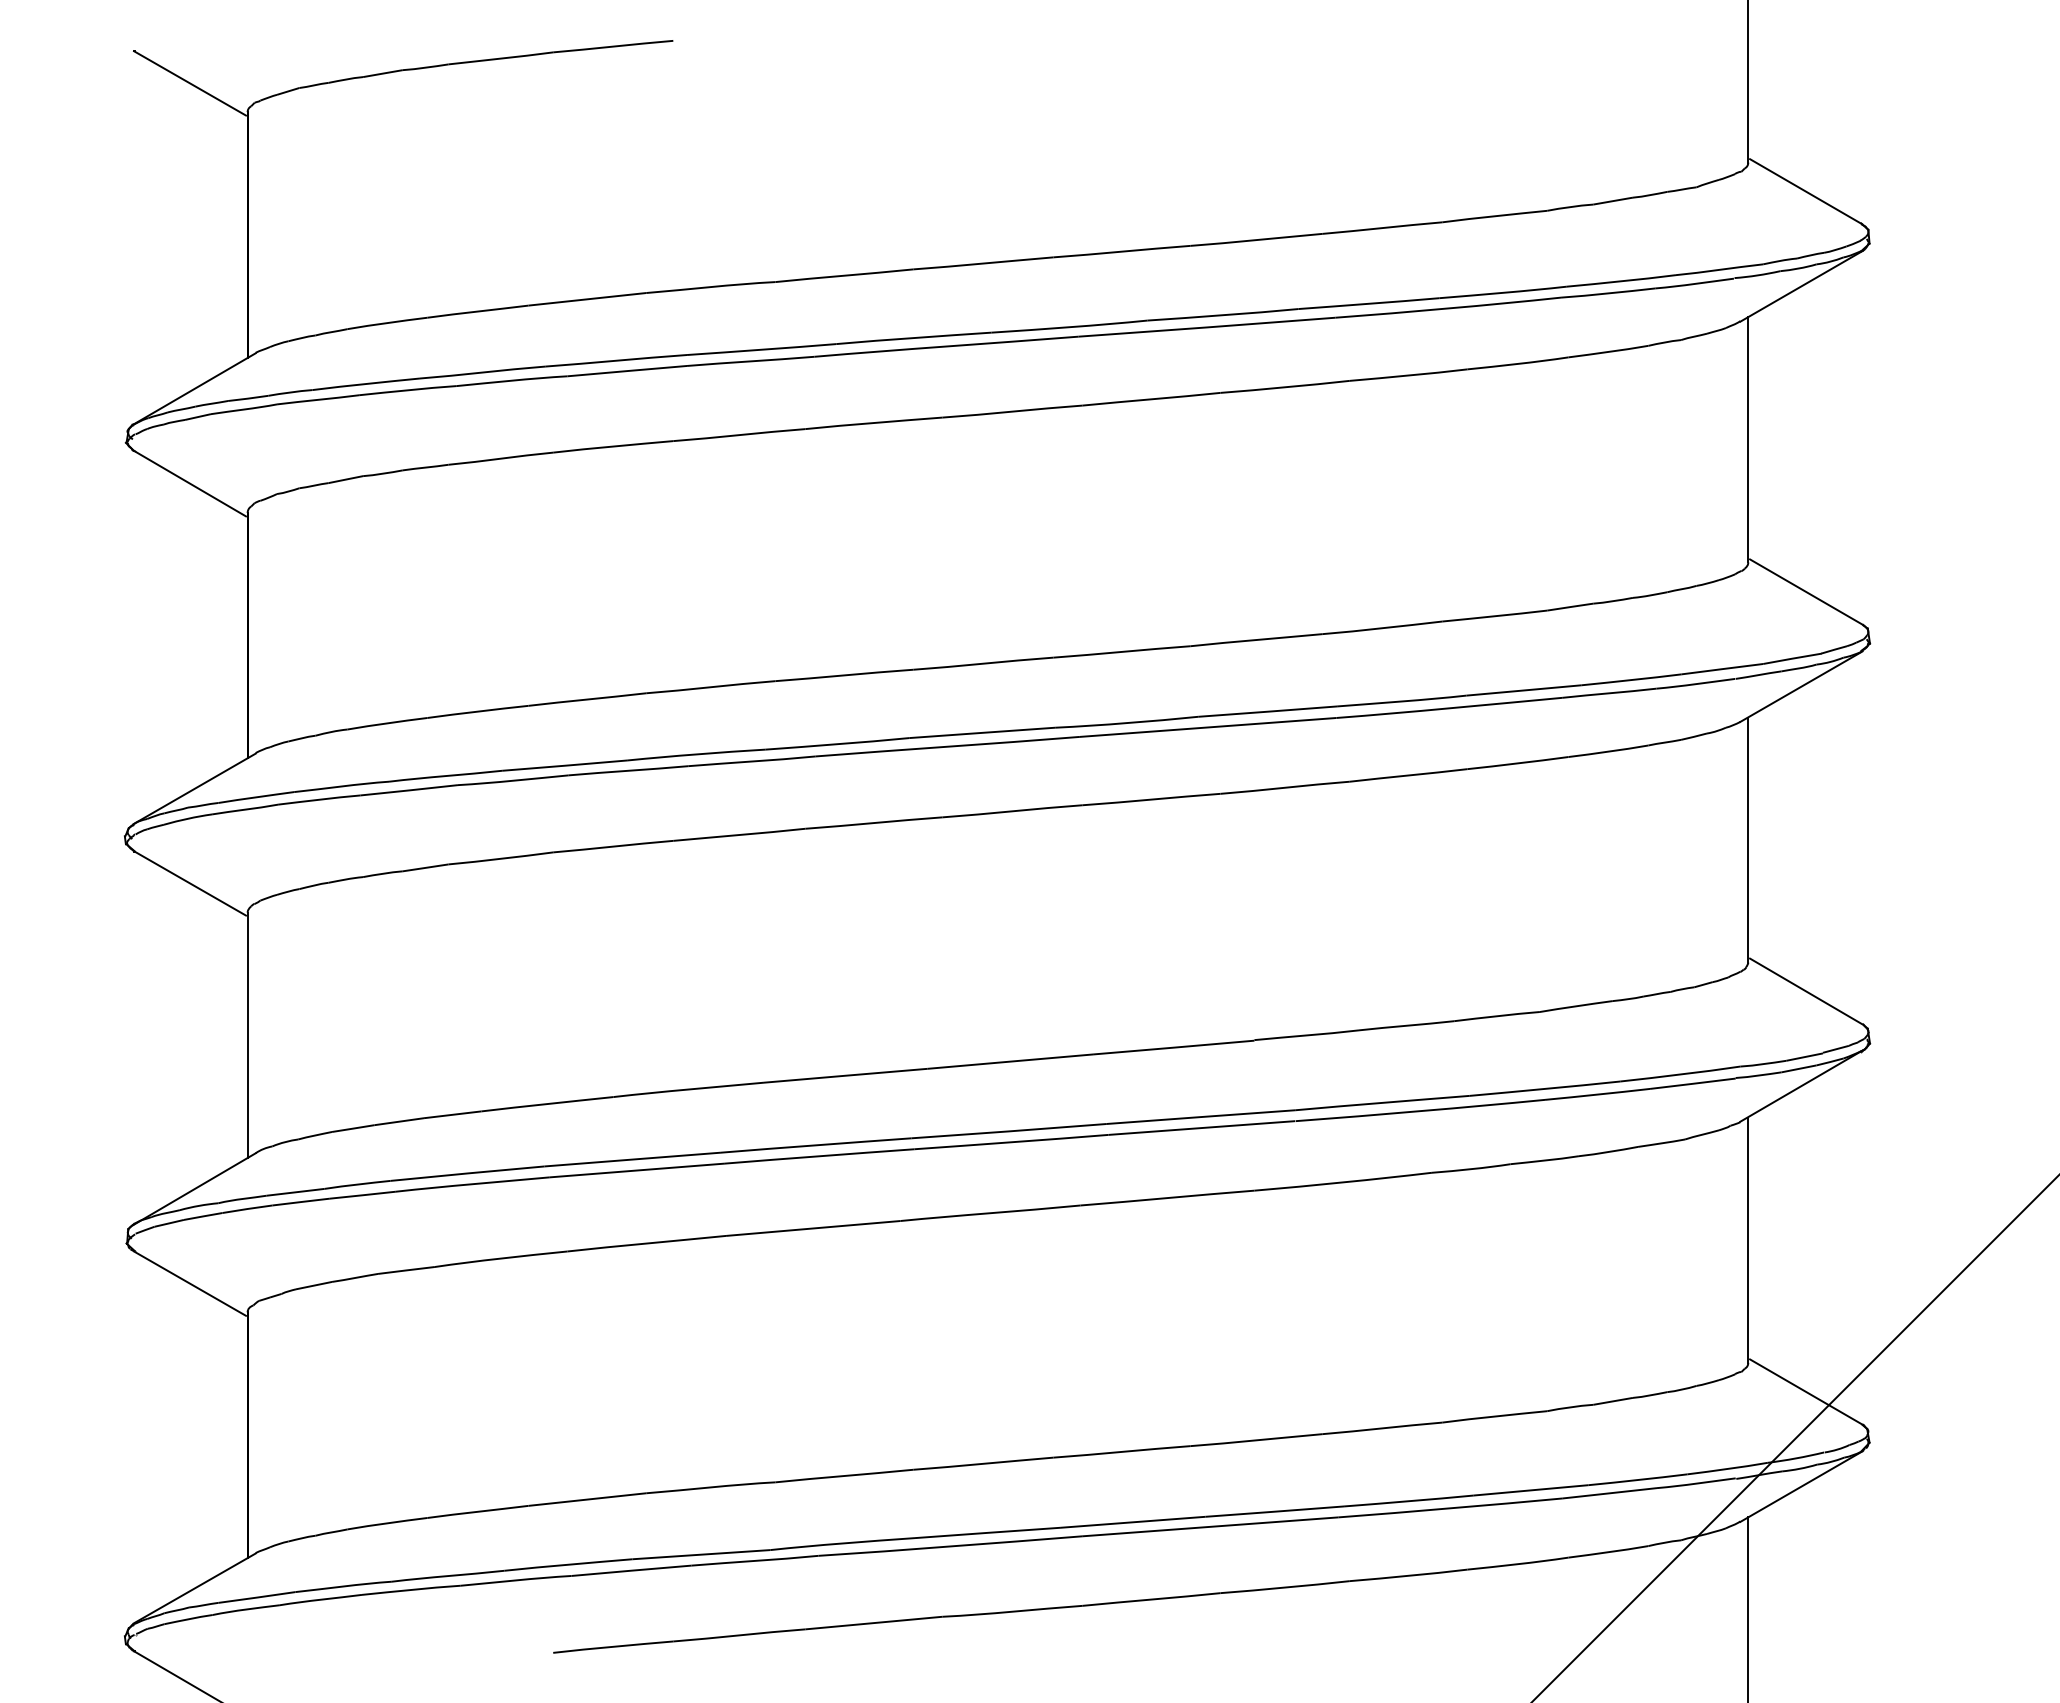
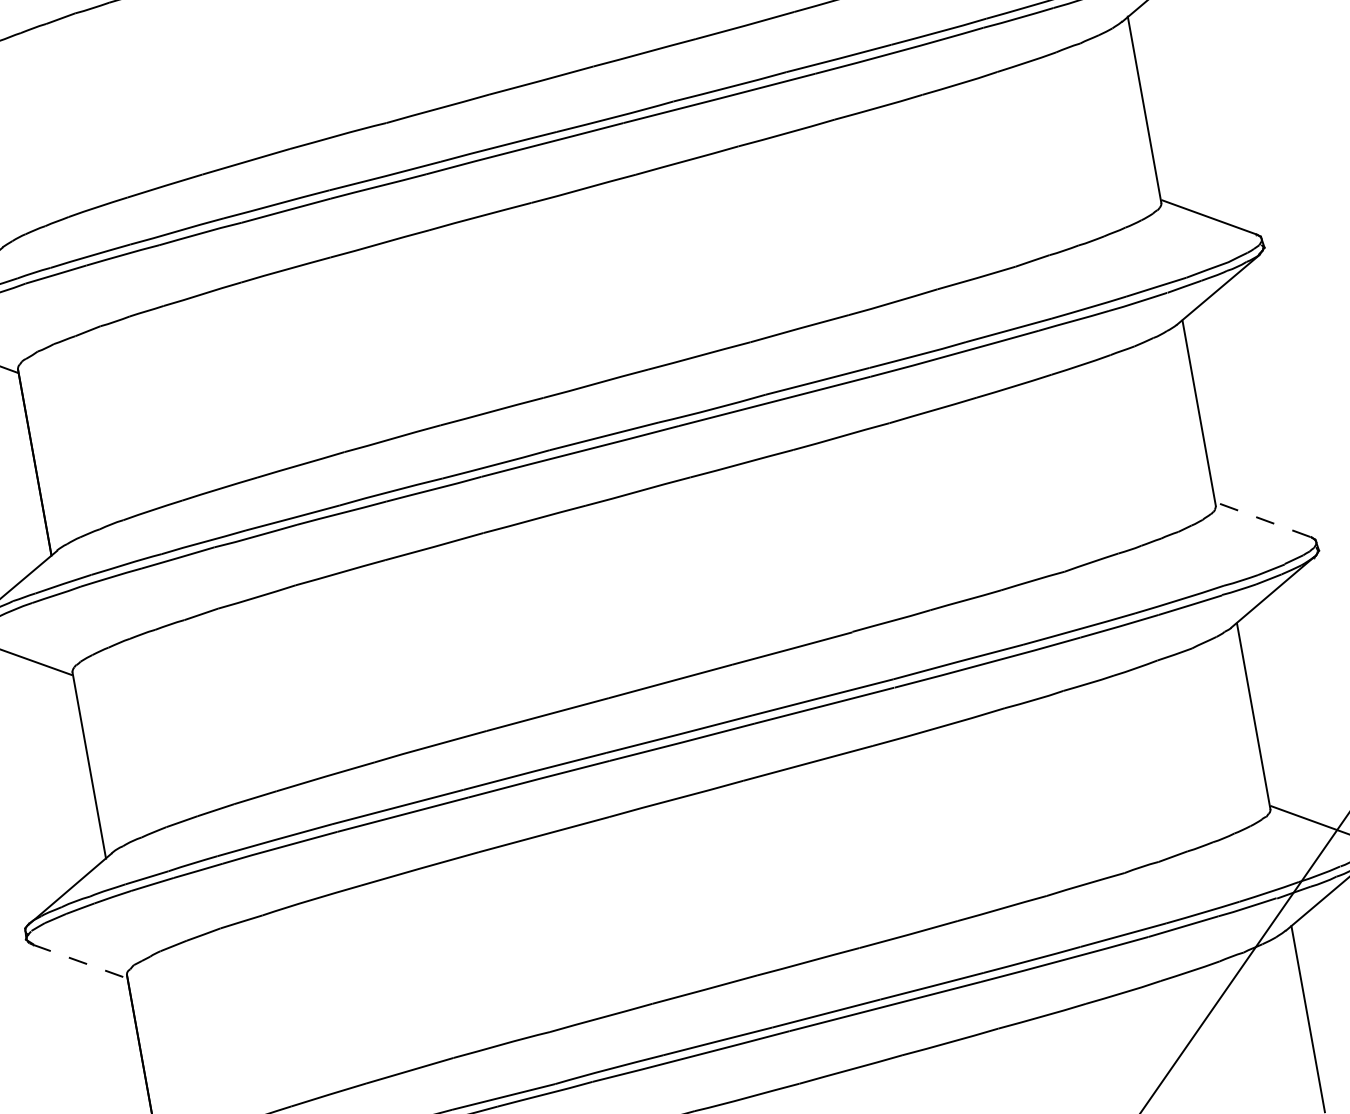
line: (1806, 991) -> (1263, 519), solid -> dashed
line: (190, 1283) -> (79, 961), solid -> dashed

